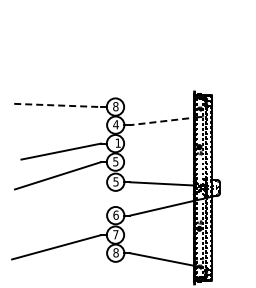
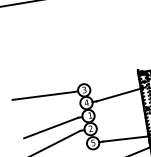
line: (58, 105) -> (43, 95), dashed -> solid
text: (115, 106) -> (84, 89), 8 -> 3
line: (164, 121) -> (120, 94), dashed -> solid
text: (115, 161) -> (90, 128), 5 -> 2

